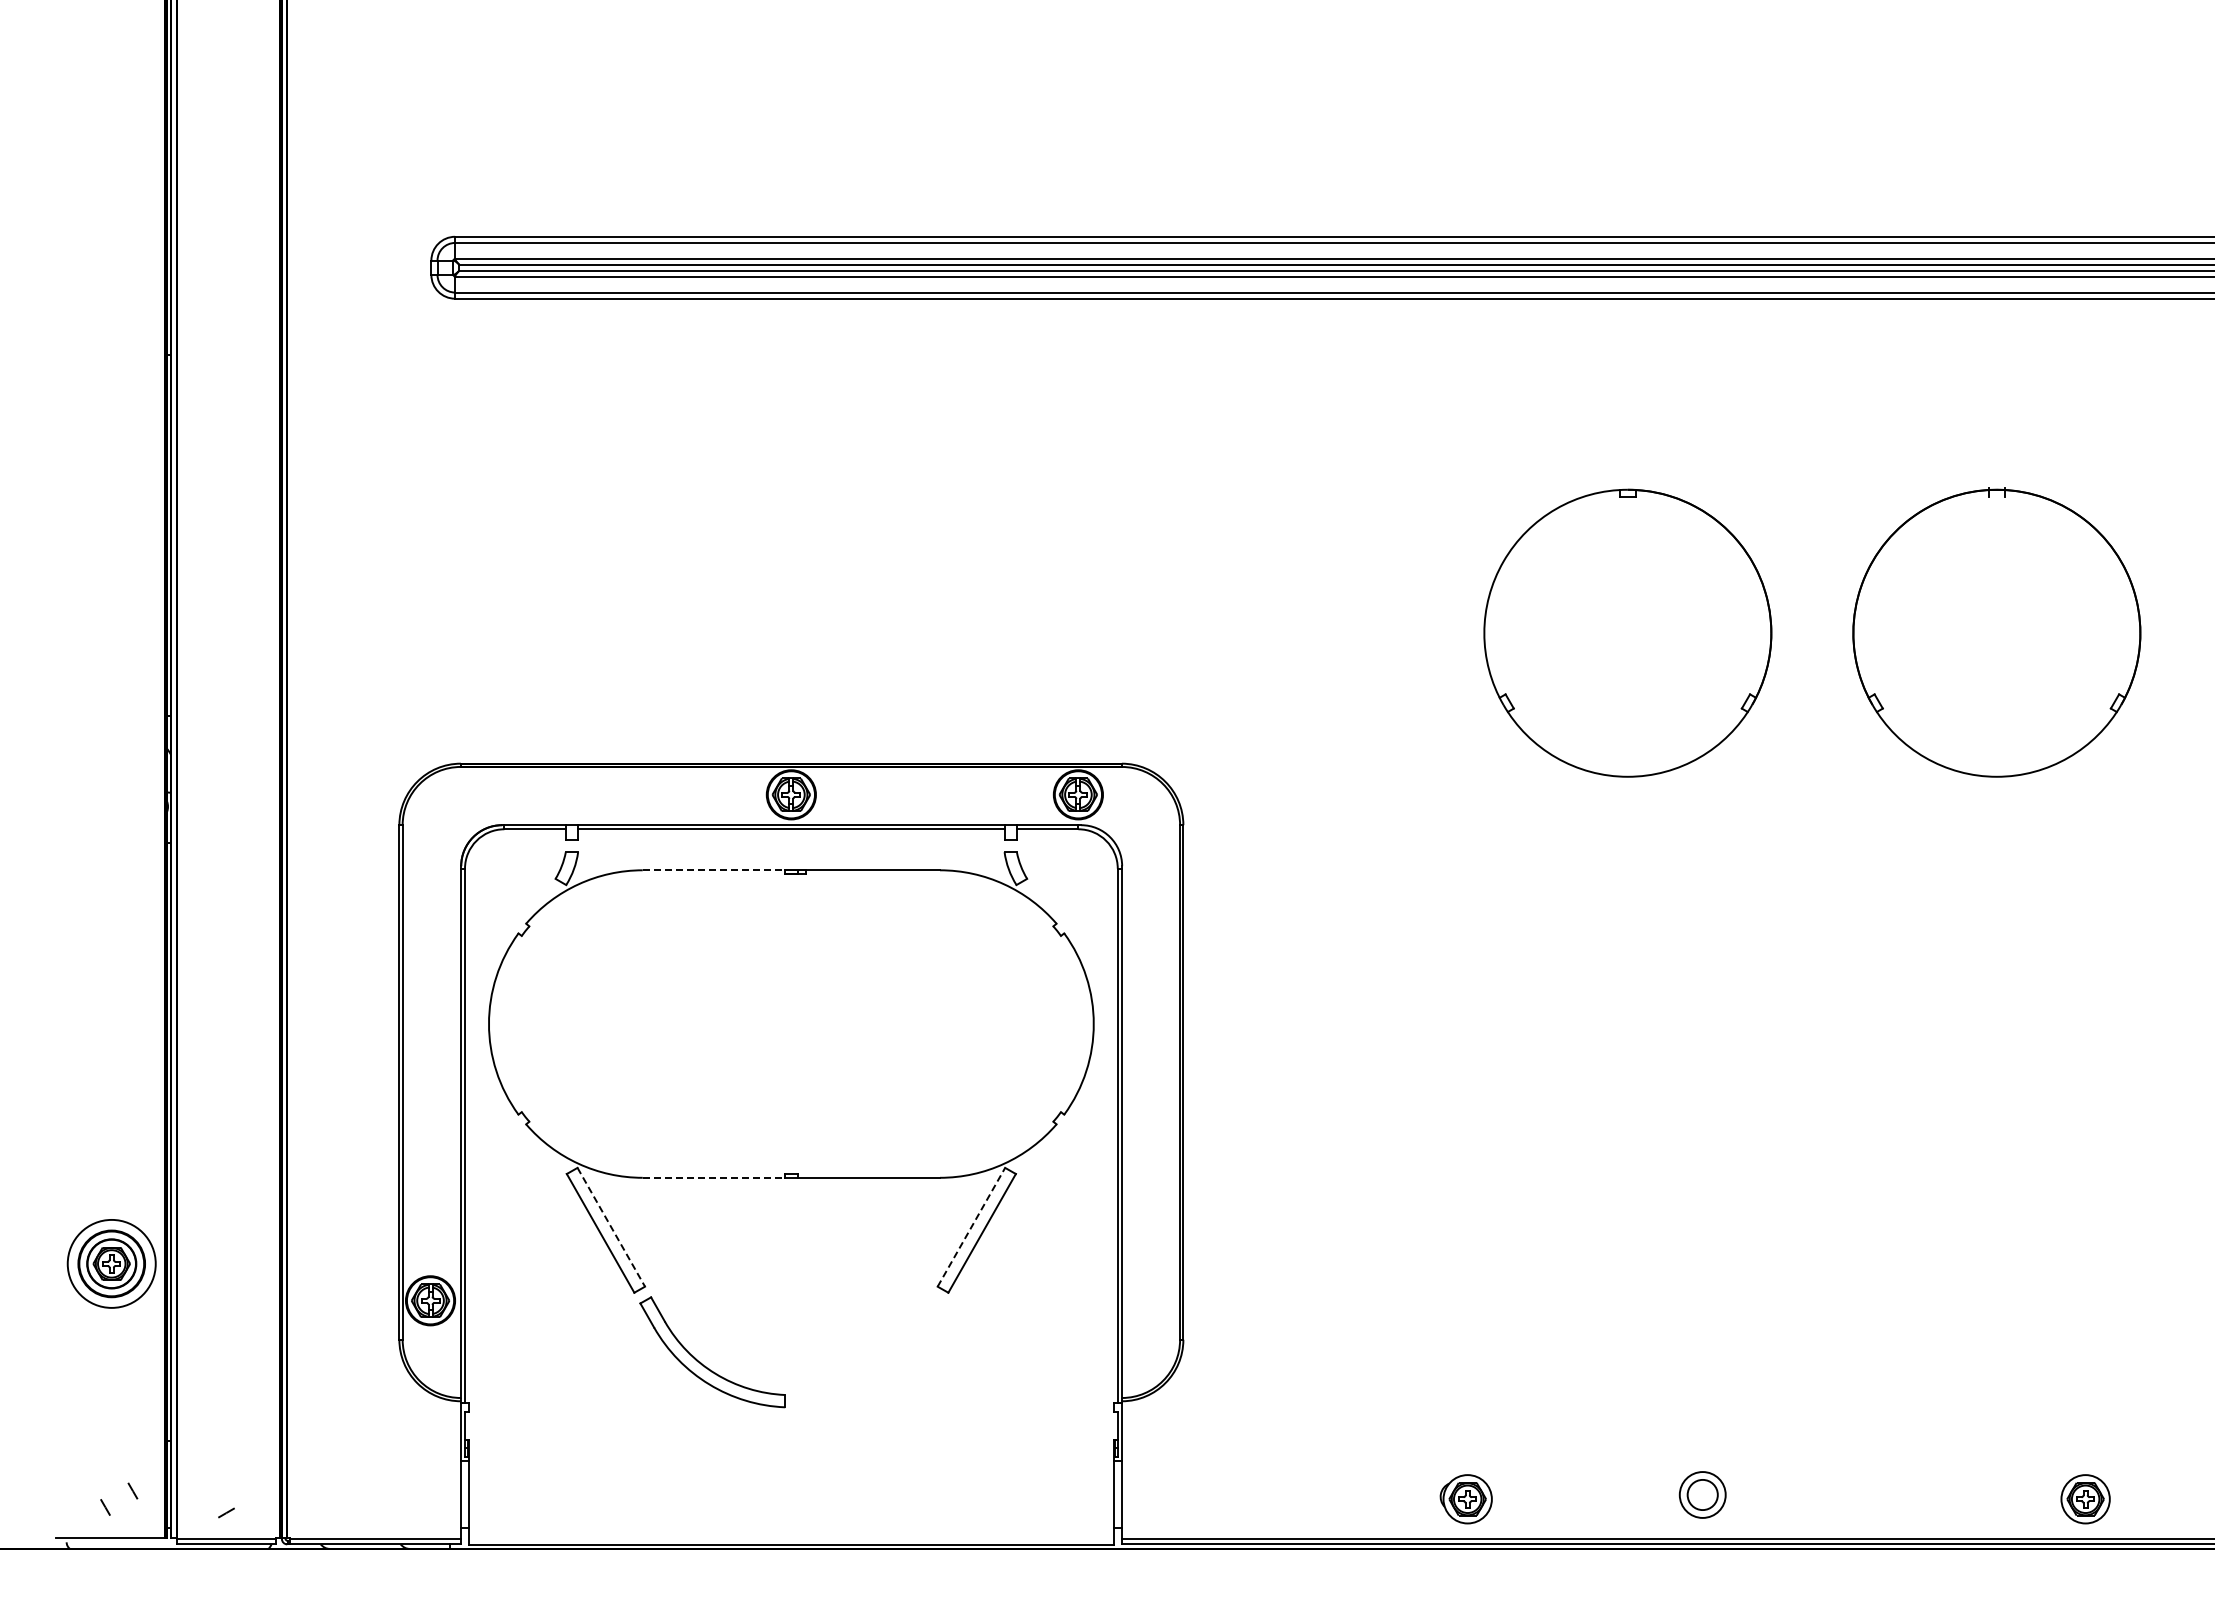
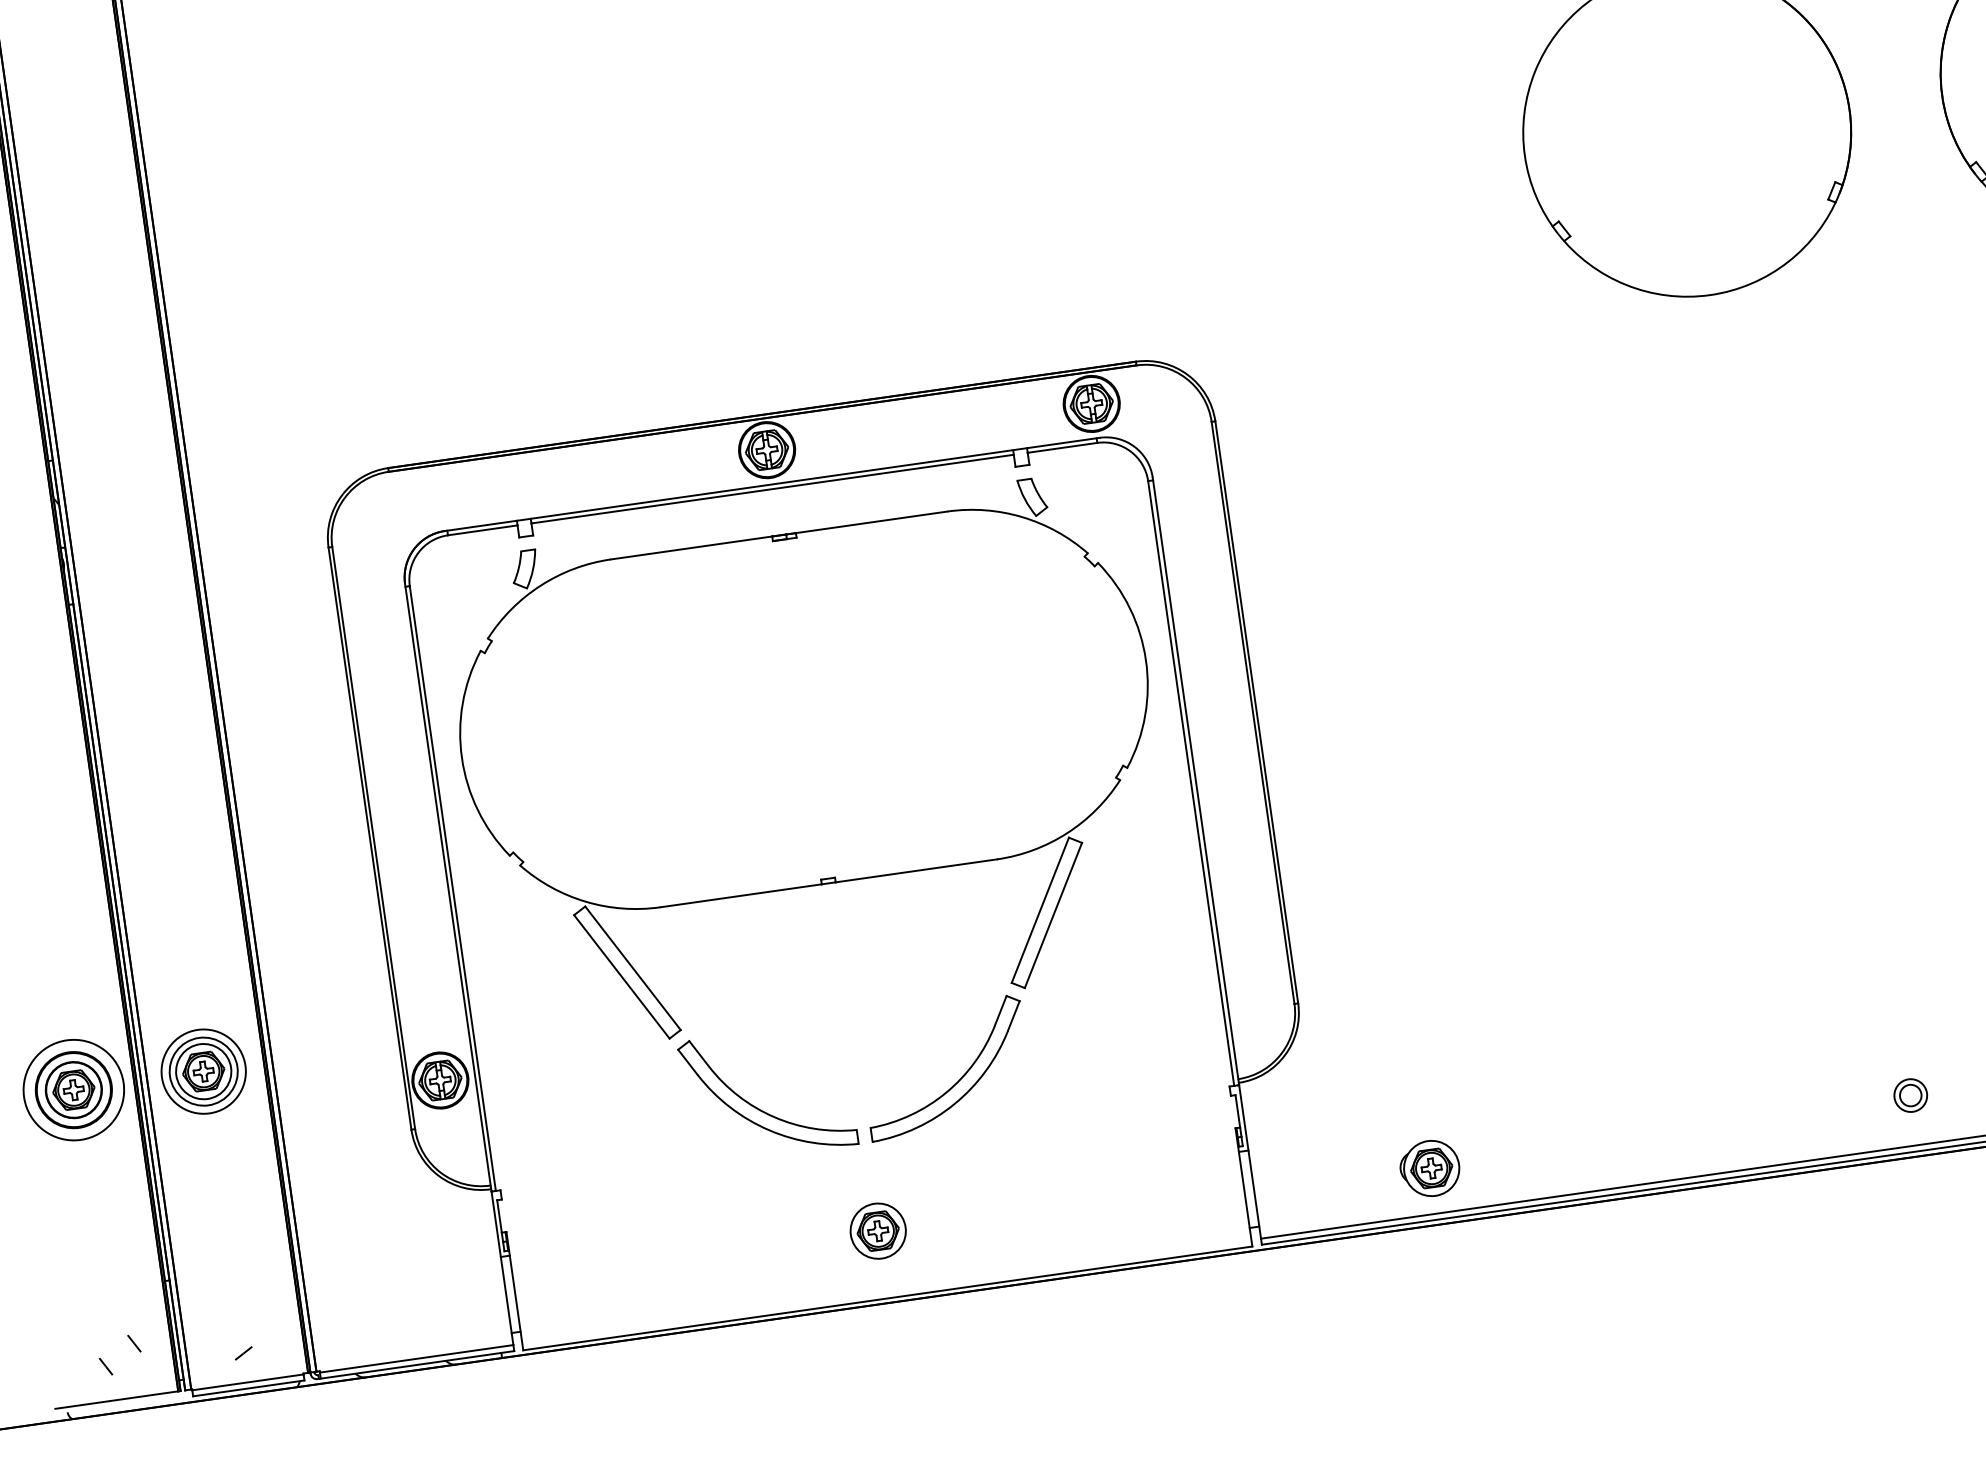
line: (714, 870) -> (692, 548), dashed -> solid
line: (714, 1177) -> (741, 895), dashed -> solid
line: (971, 1226) -> (1040, 909), dashed -> solid
line: (611, 1227) -> (633, 968), dashed -> solid
part: (226, 1263) -> (203, 1071), added
part: (877, 1365) -> (956, 1081), added
part: (791, 1485) -> (878, 1231), added
part: (1702, 1495) -> (1910, 1095), size x0.62
part: (1465, 1499) -> (1429, 1169), moved

